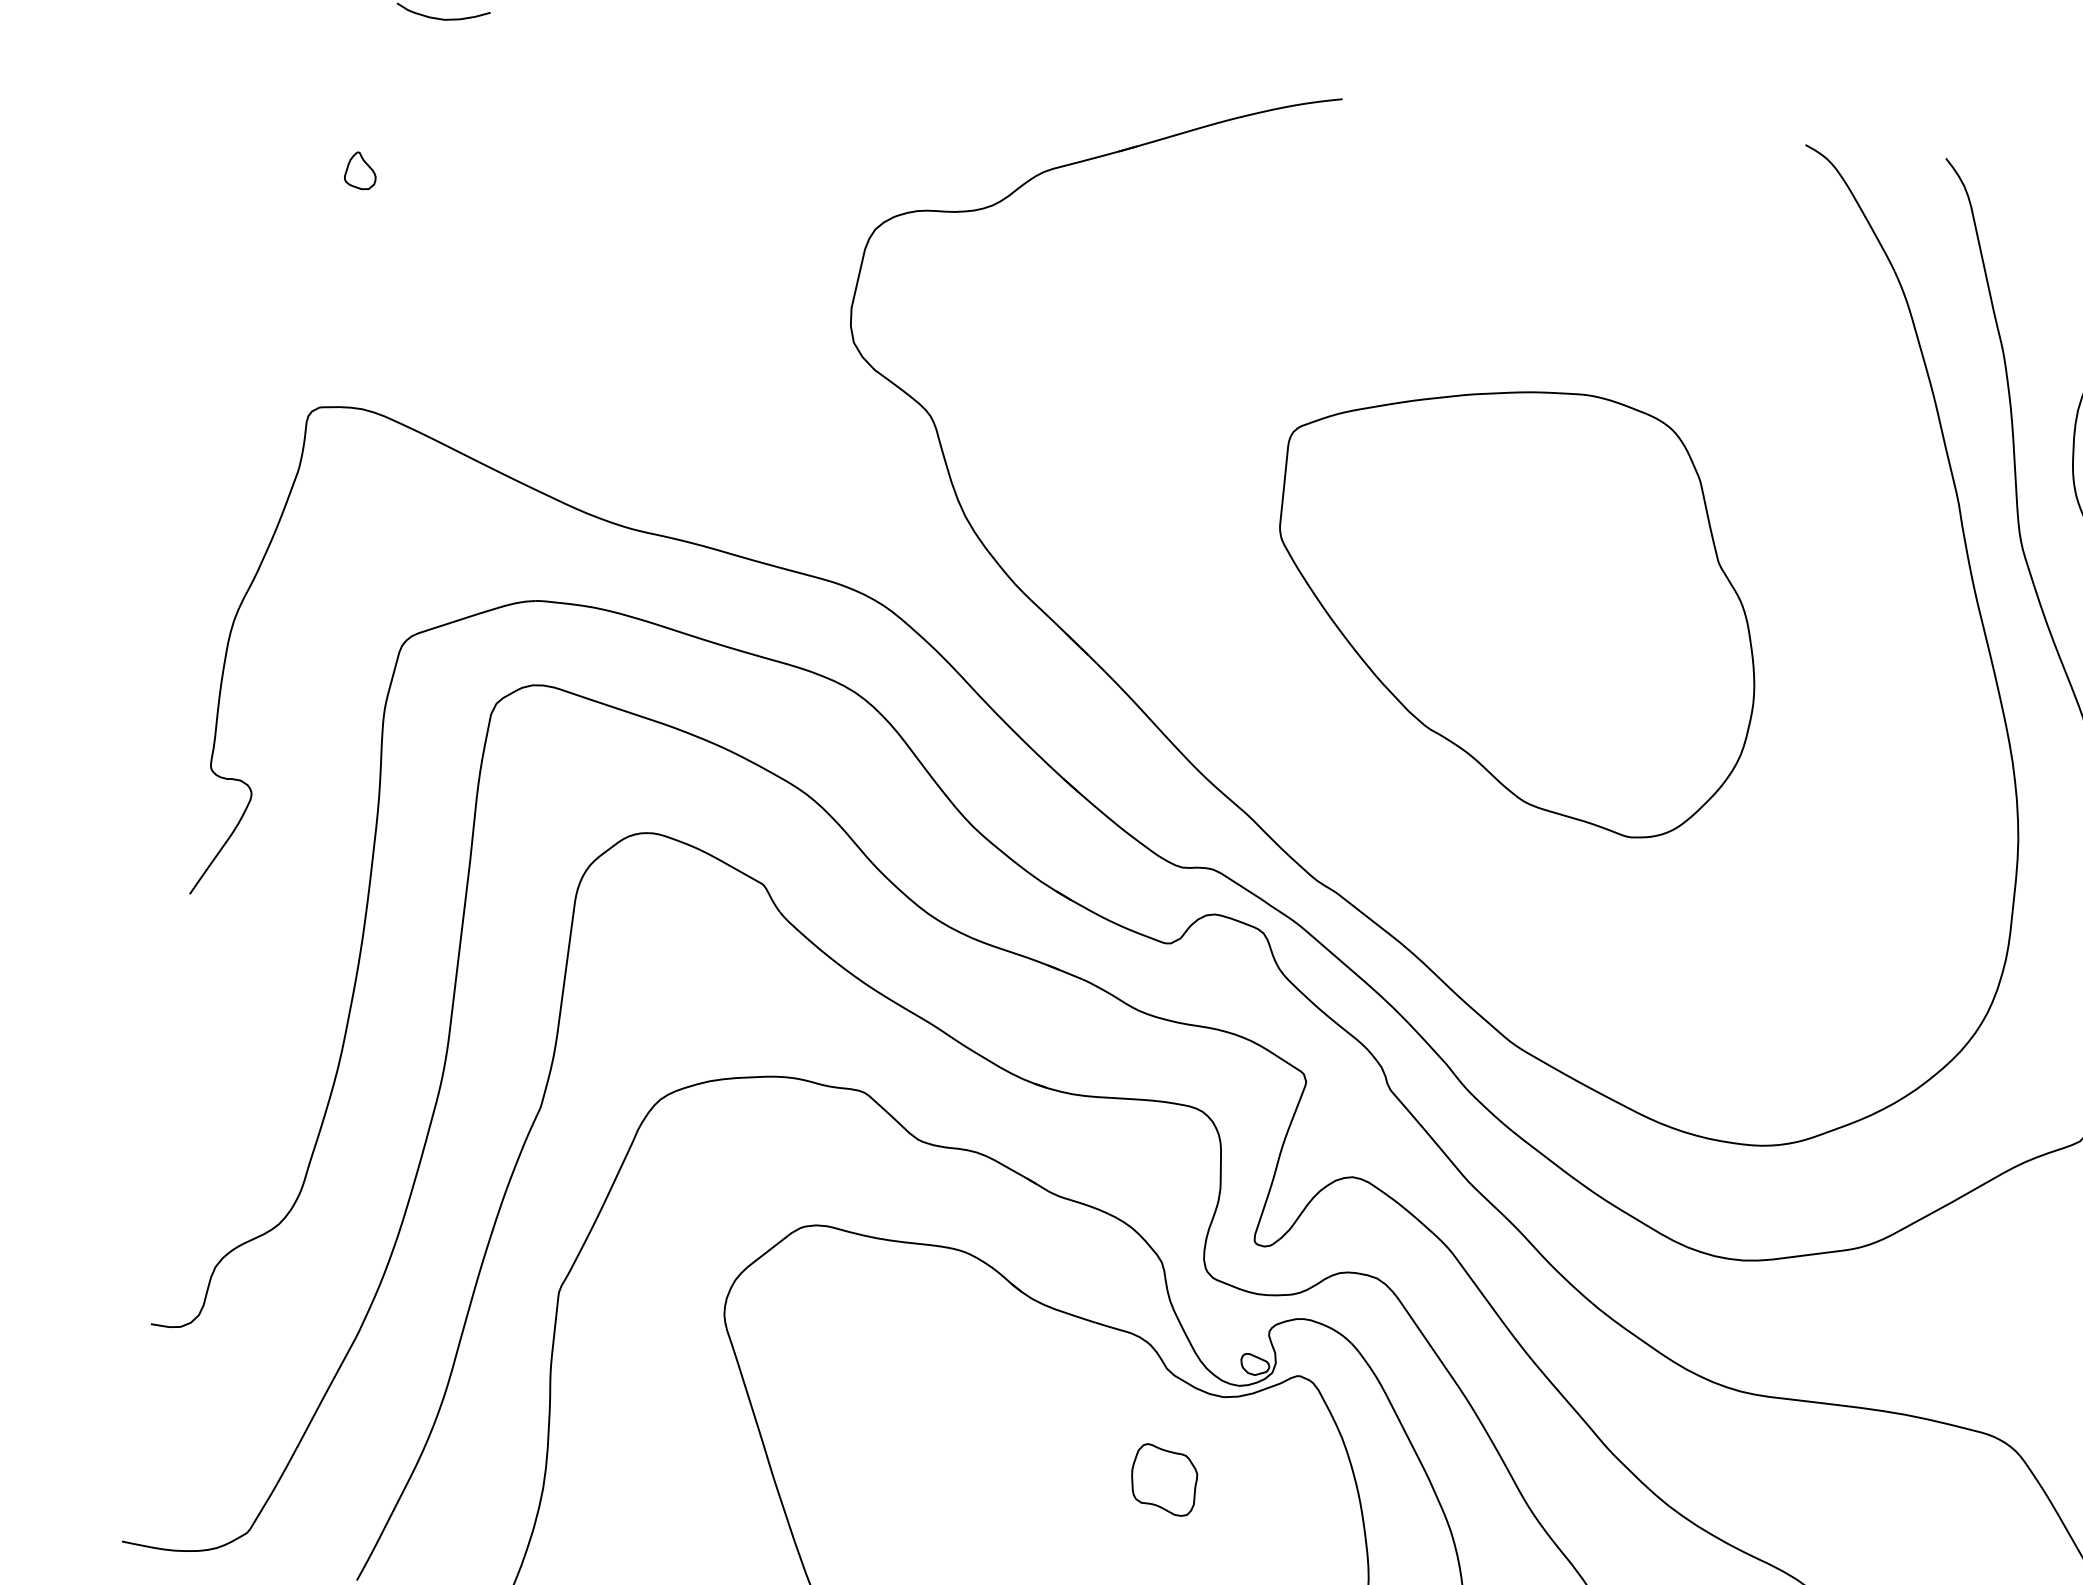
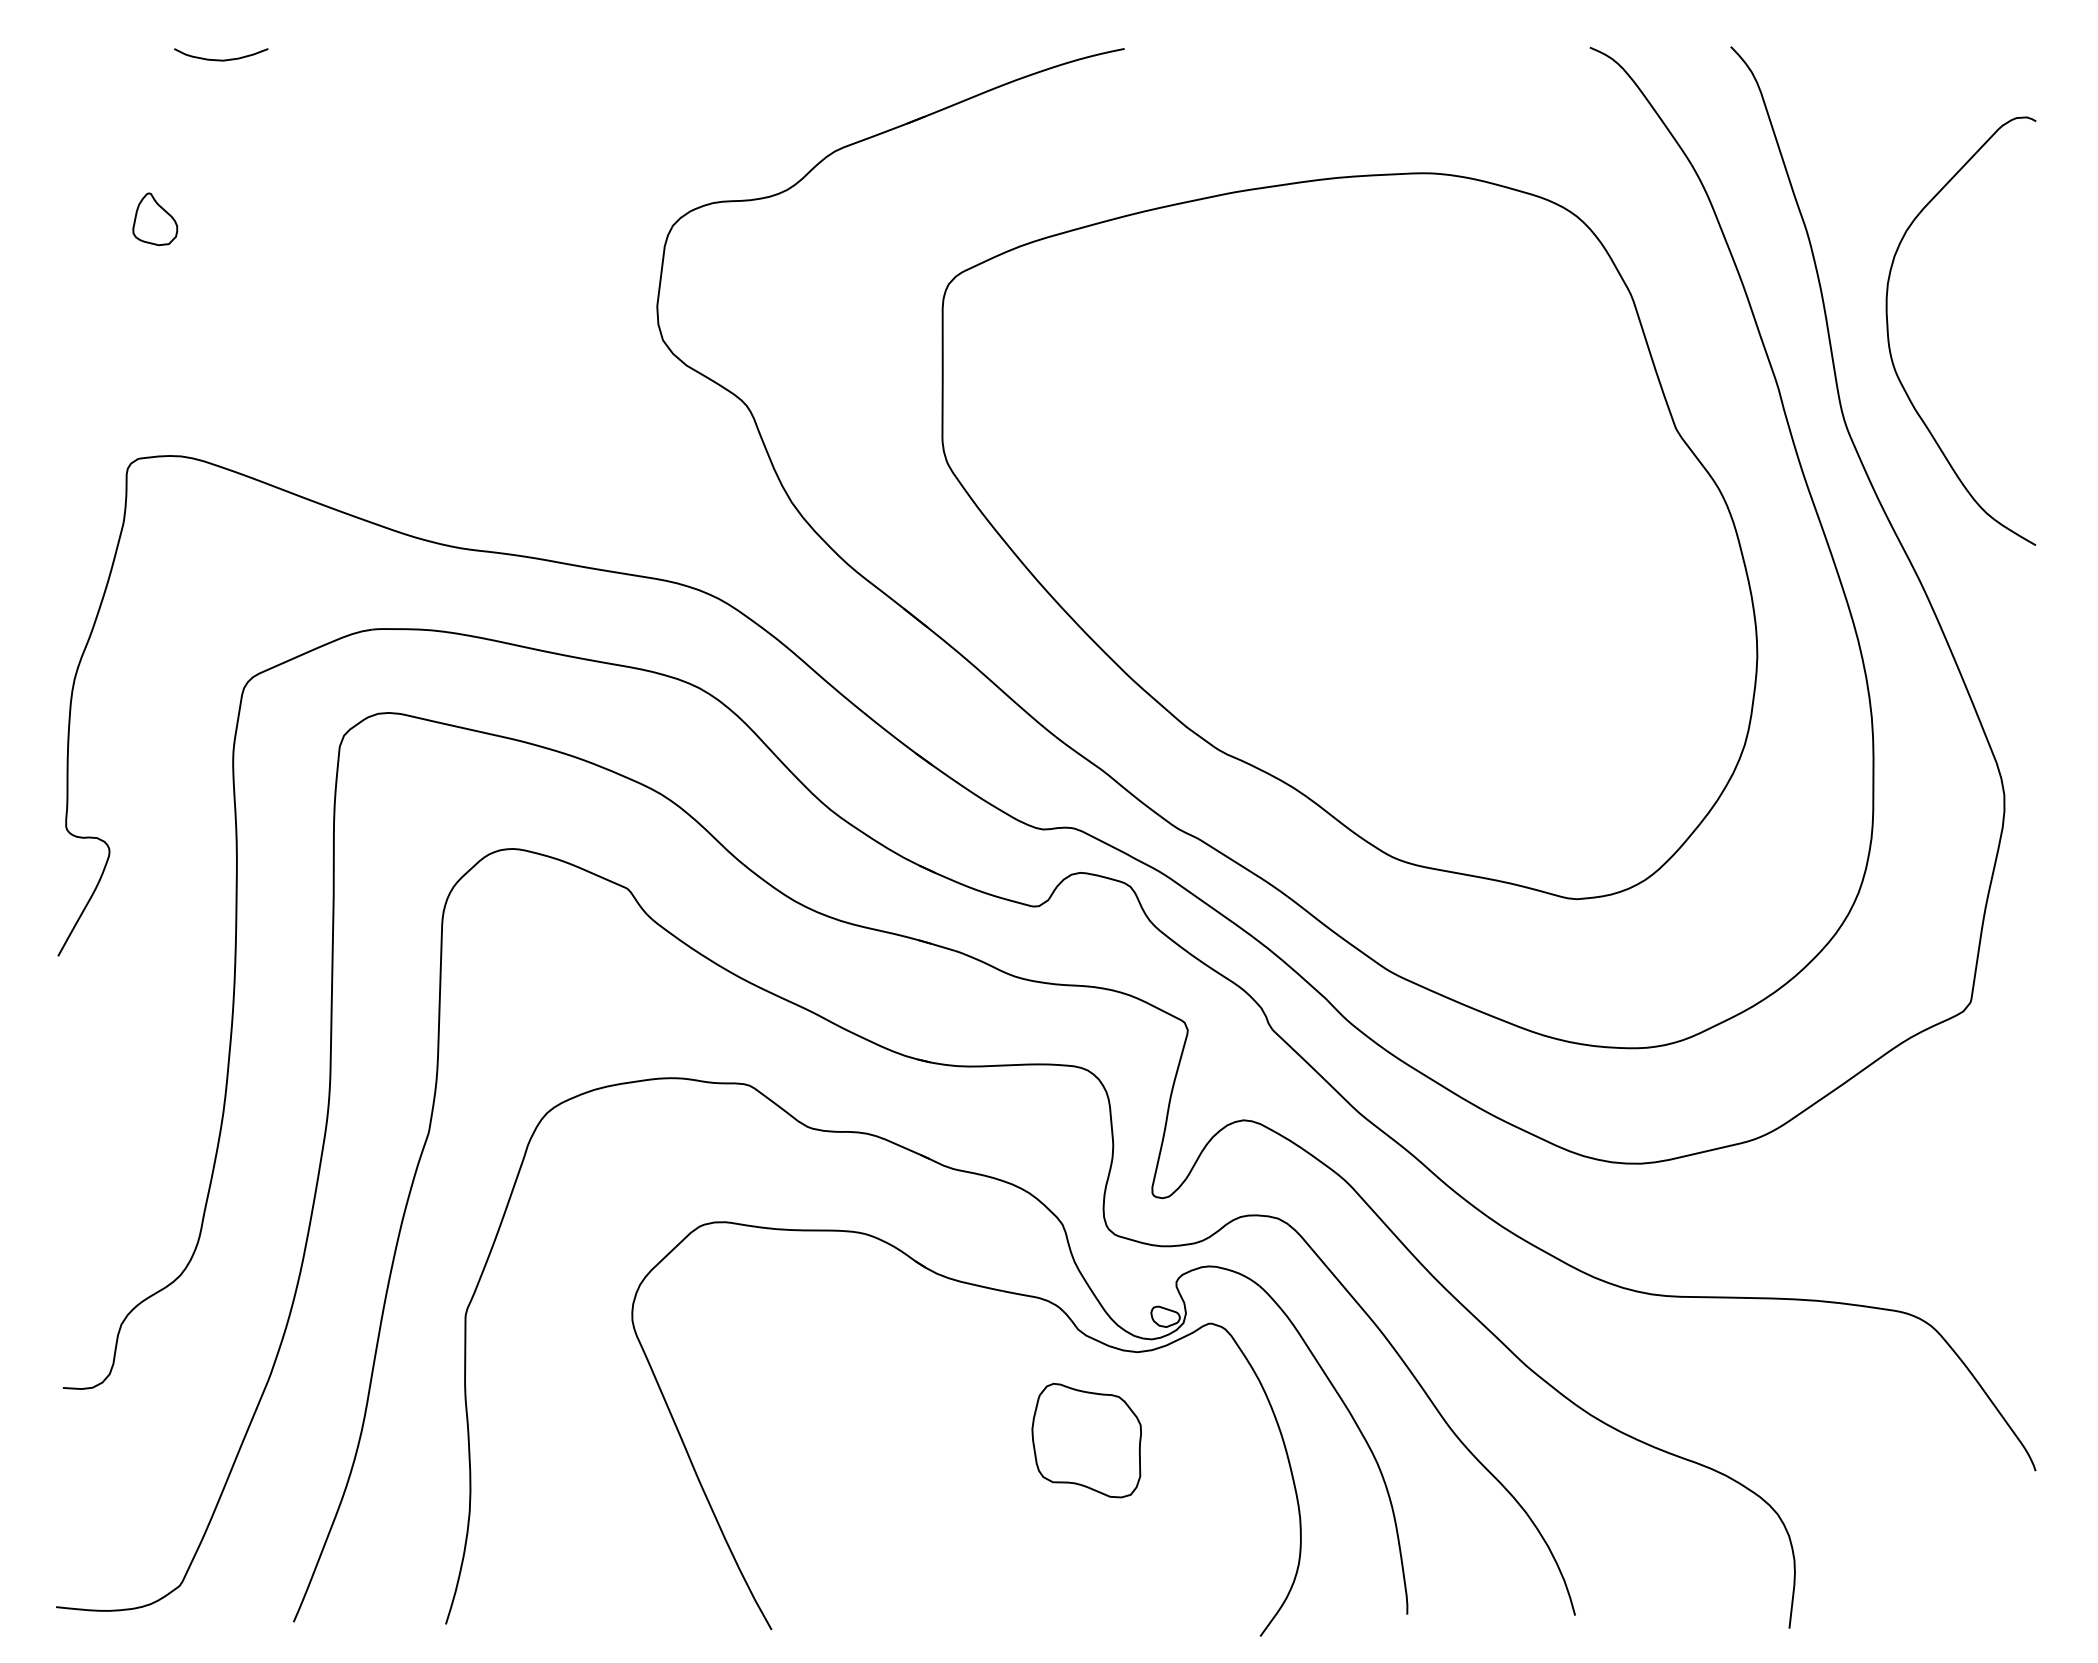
part: (361, 171) -> (155, 219), size x1.43
part: (1516, 607) -> (1349, 536), size x1.67
part: (1163, 1479) -> (1086, 1440), size x1.67

